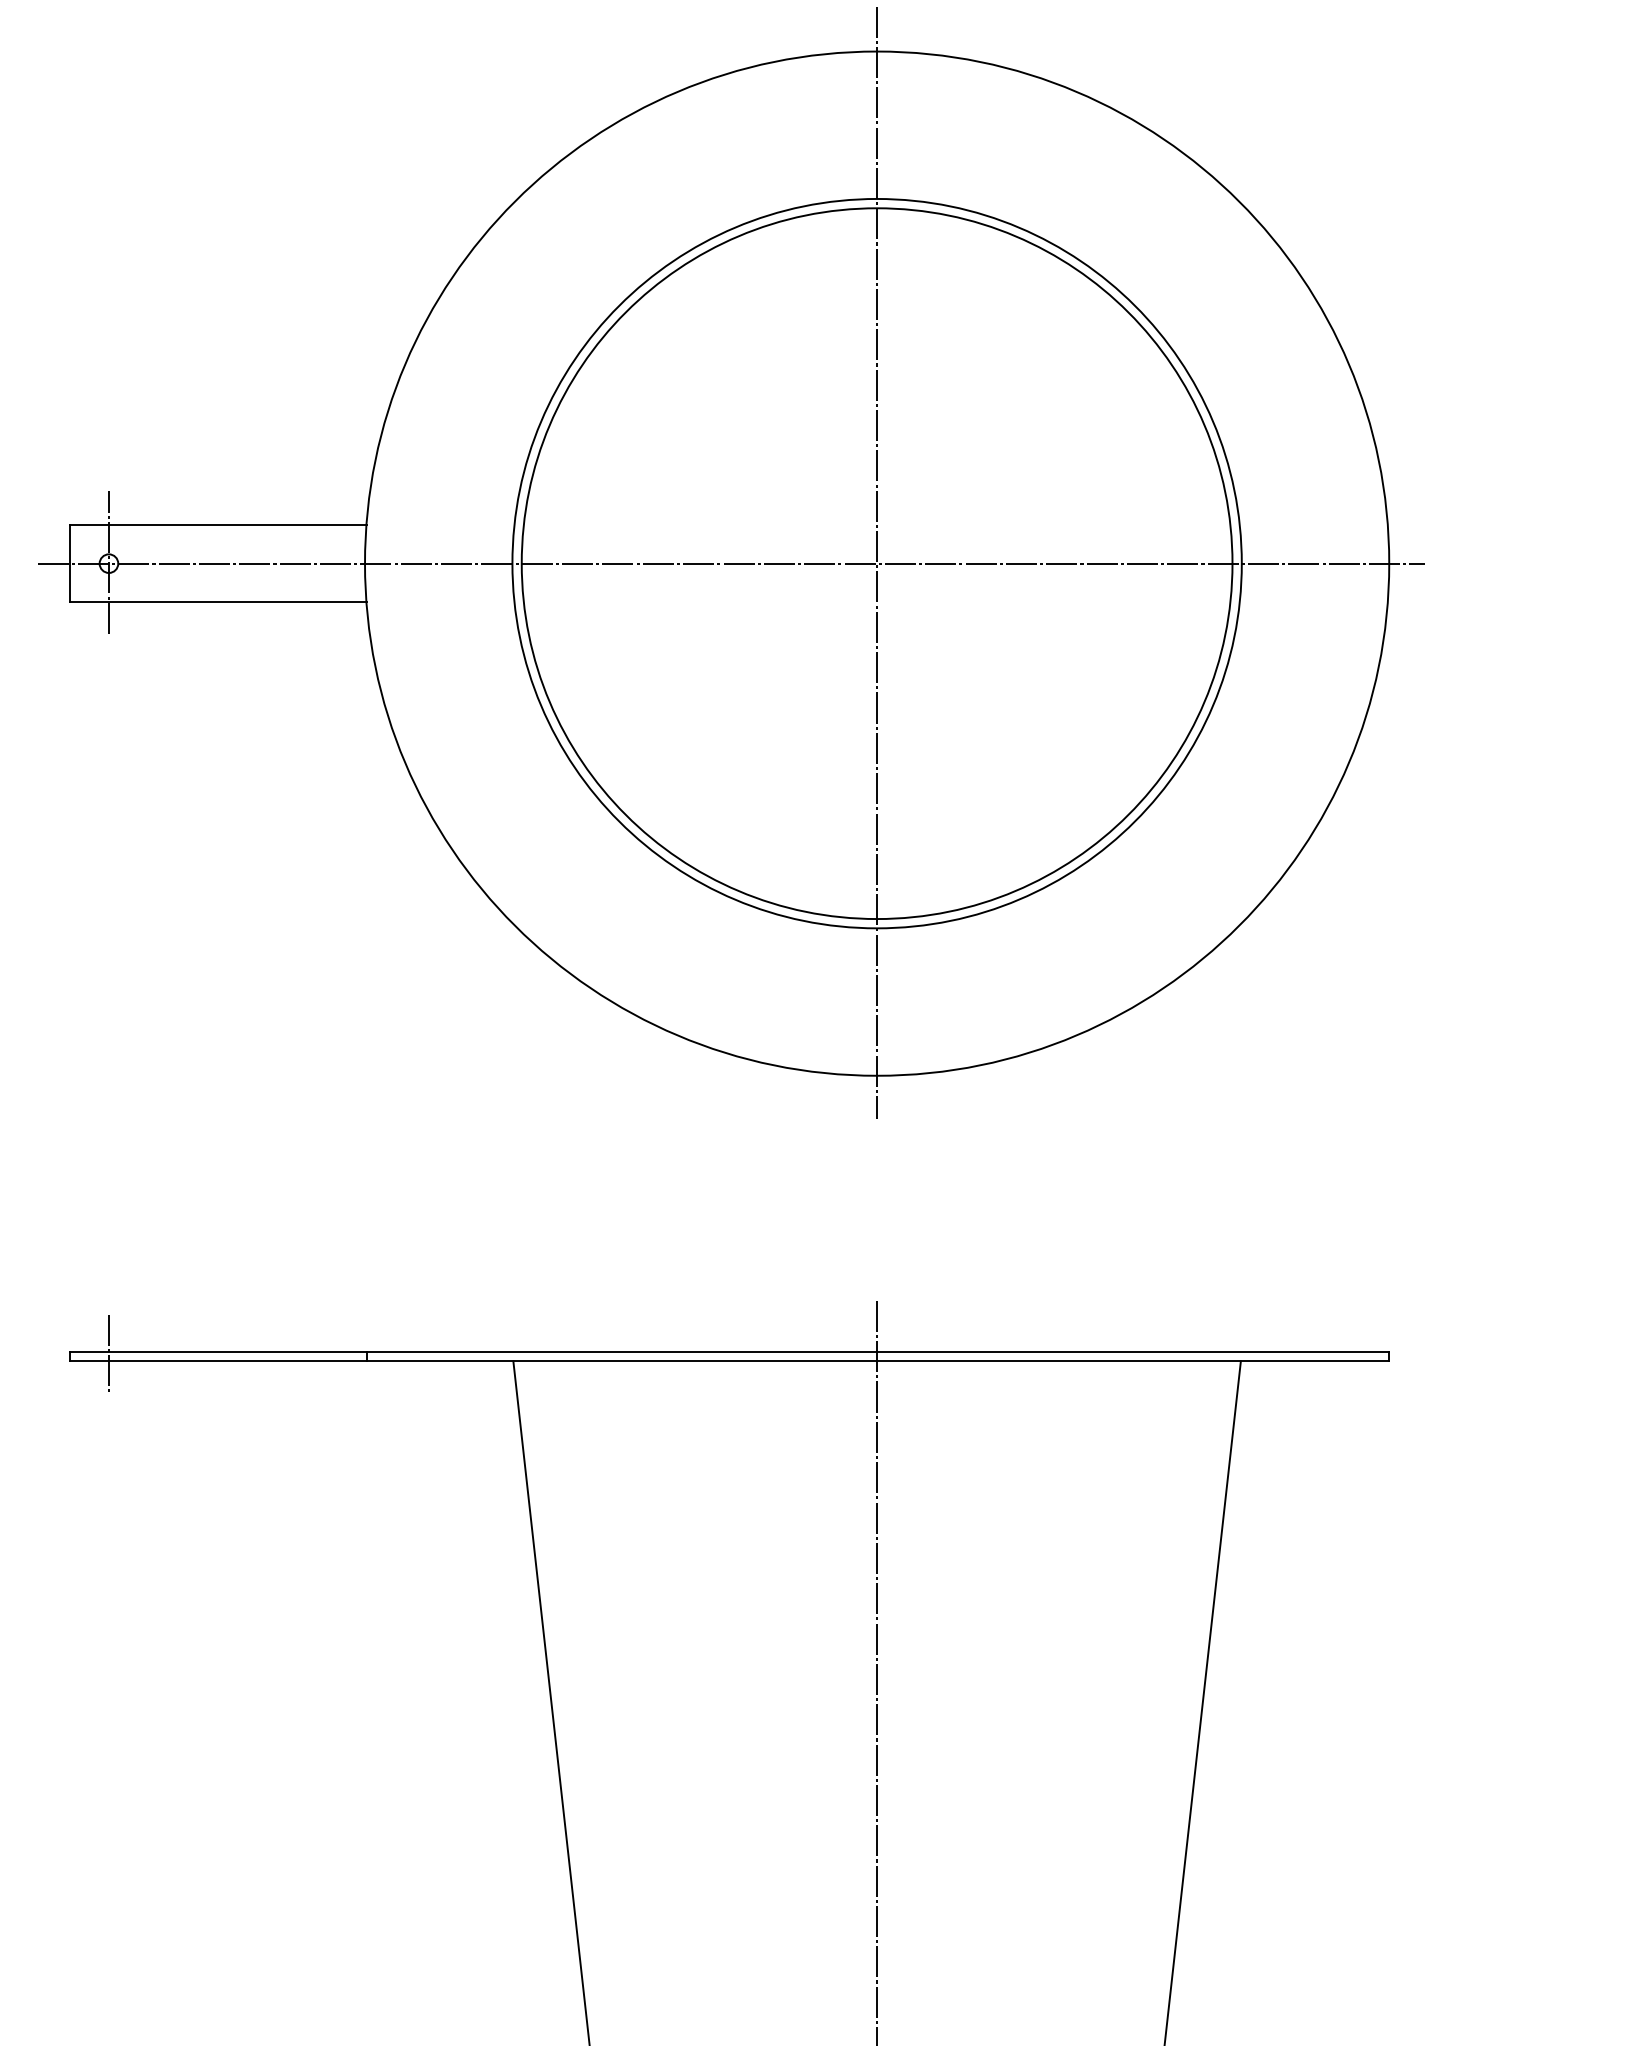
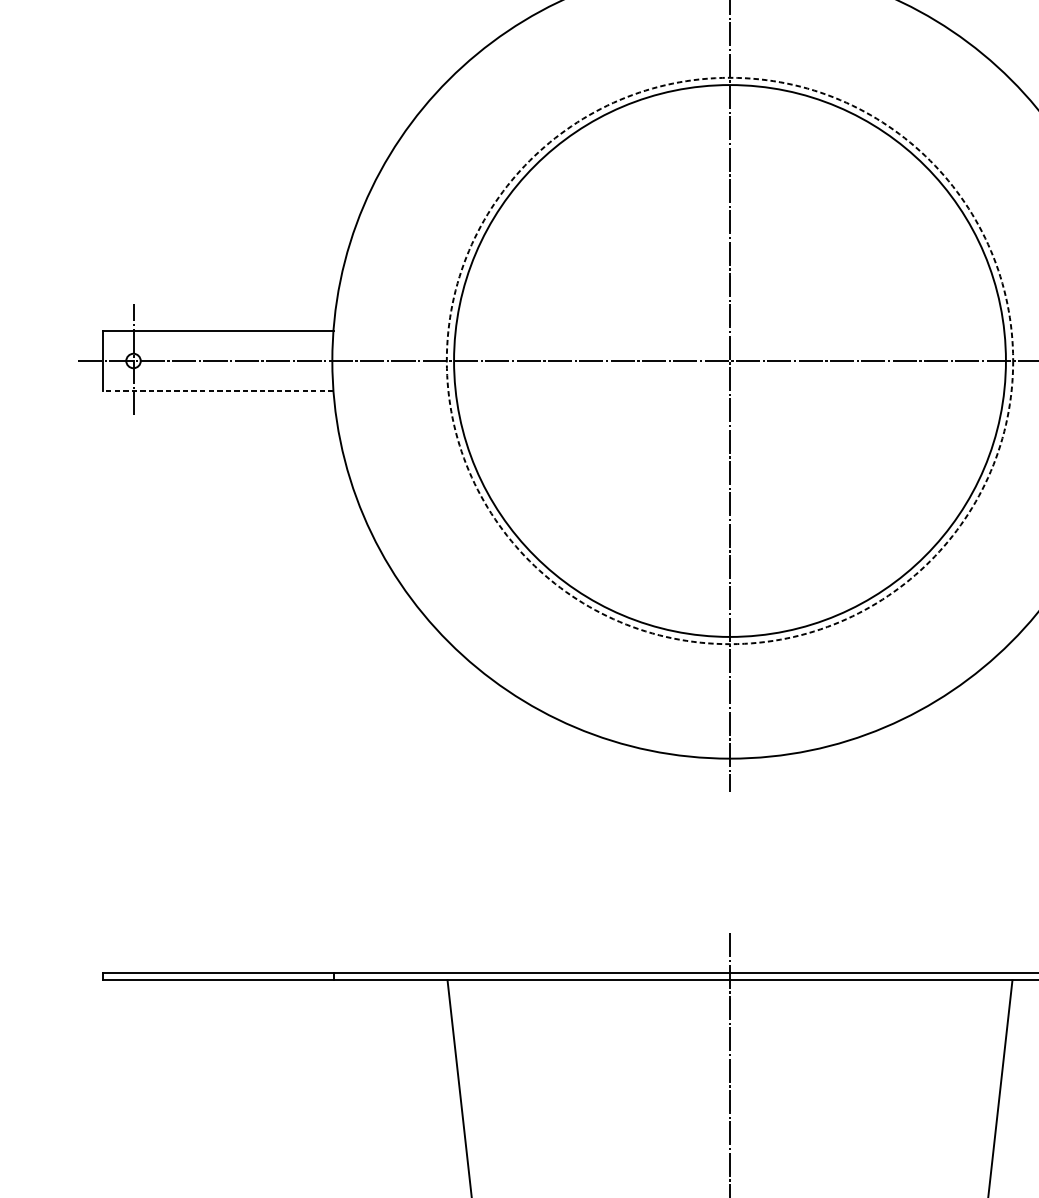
circle: (876, 563) -> (729, 360), solid -> dashed
line: (217, 602) -> (217, 391), solid -> dashed
line: (108, 1353) -> (133, 974), removed

